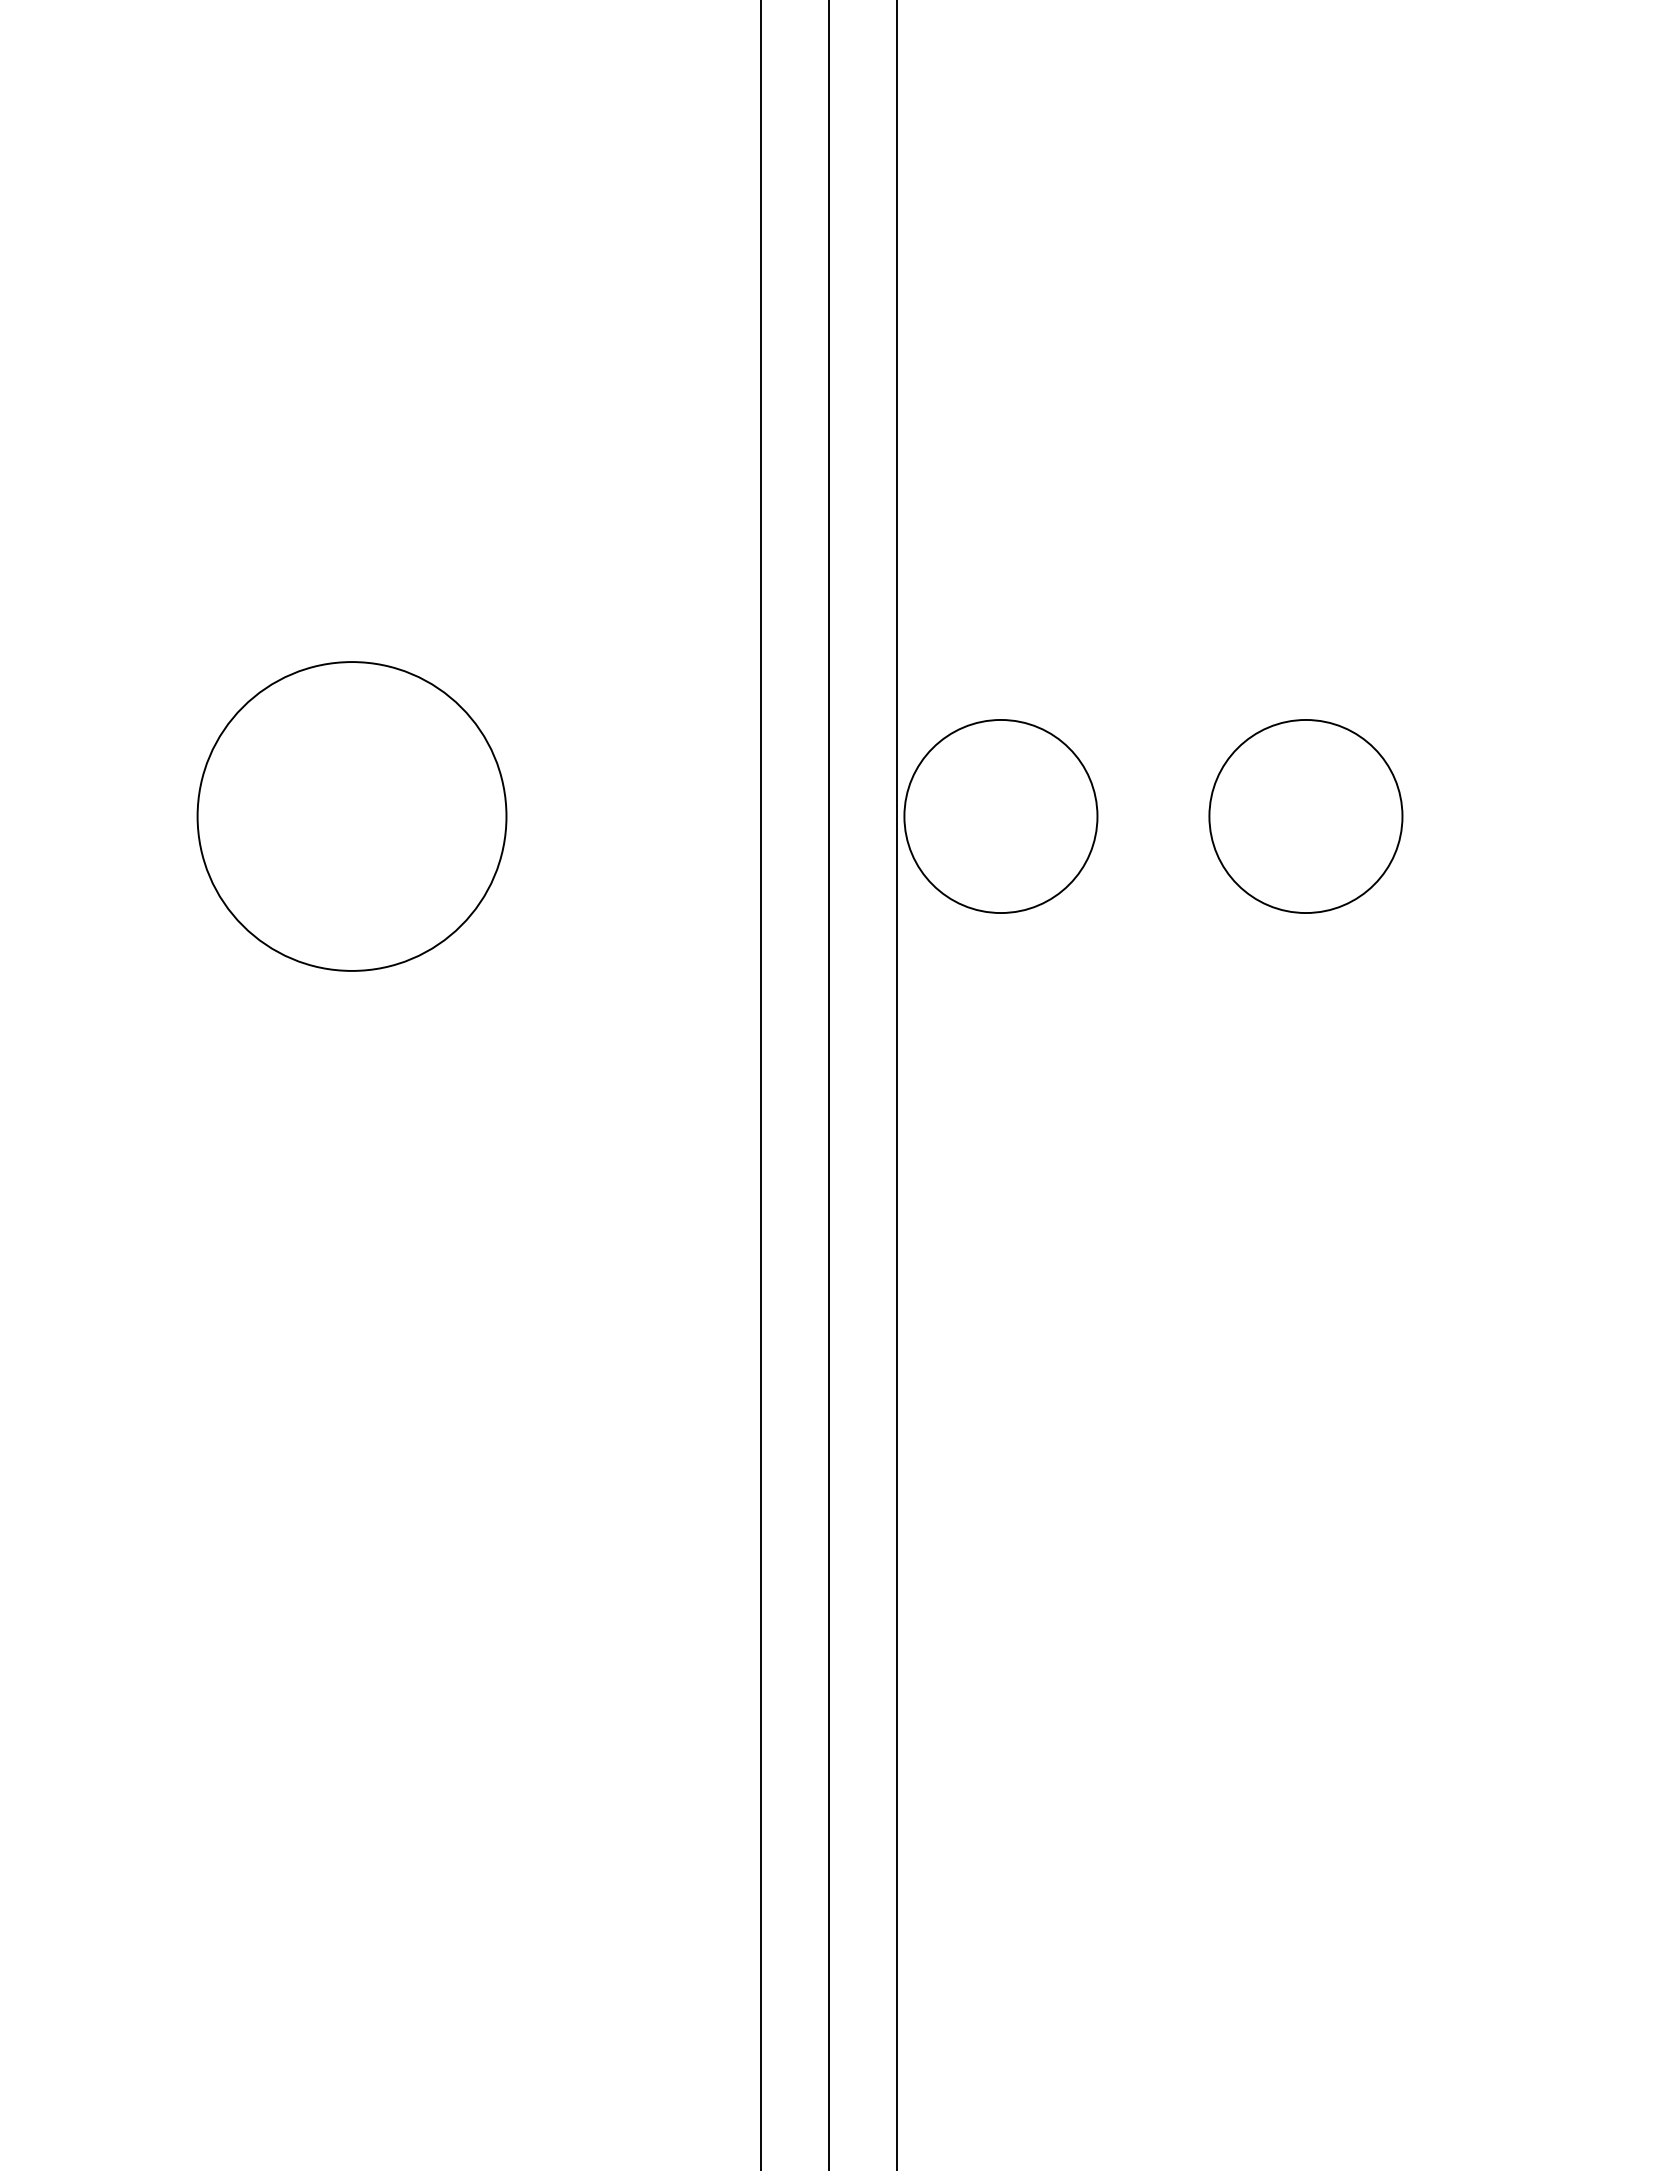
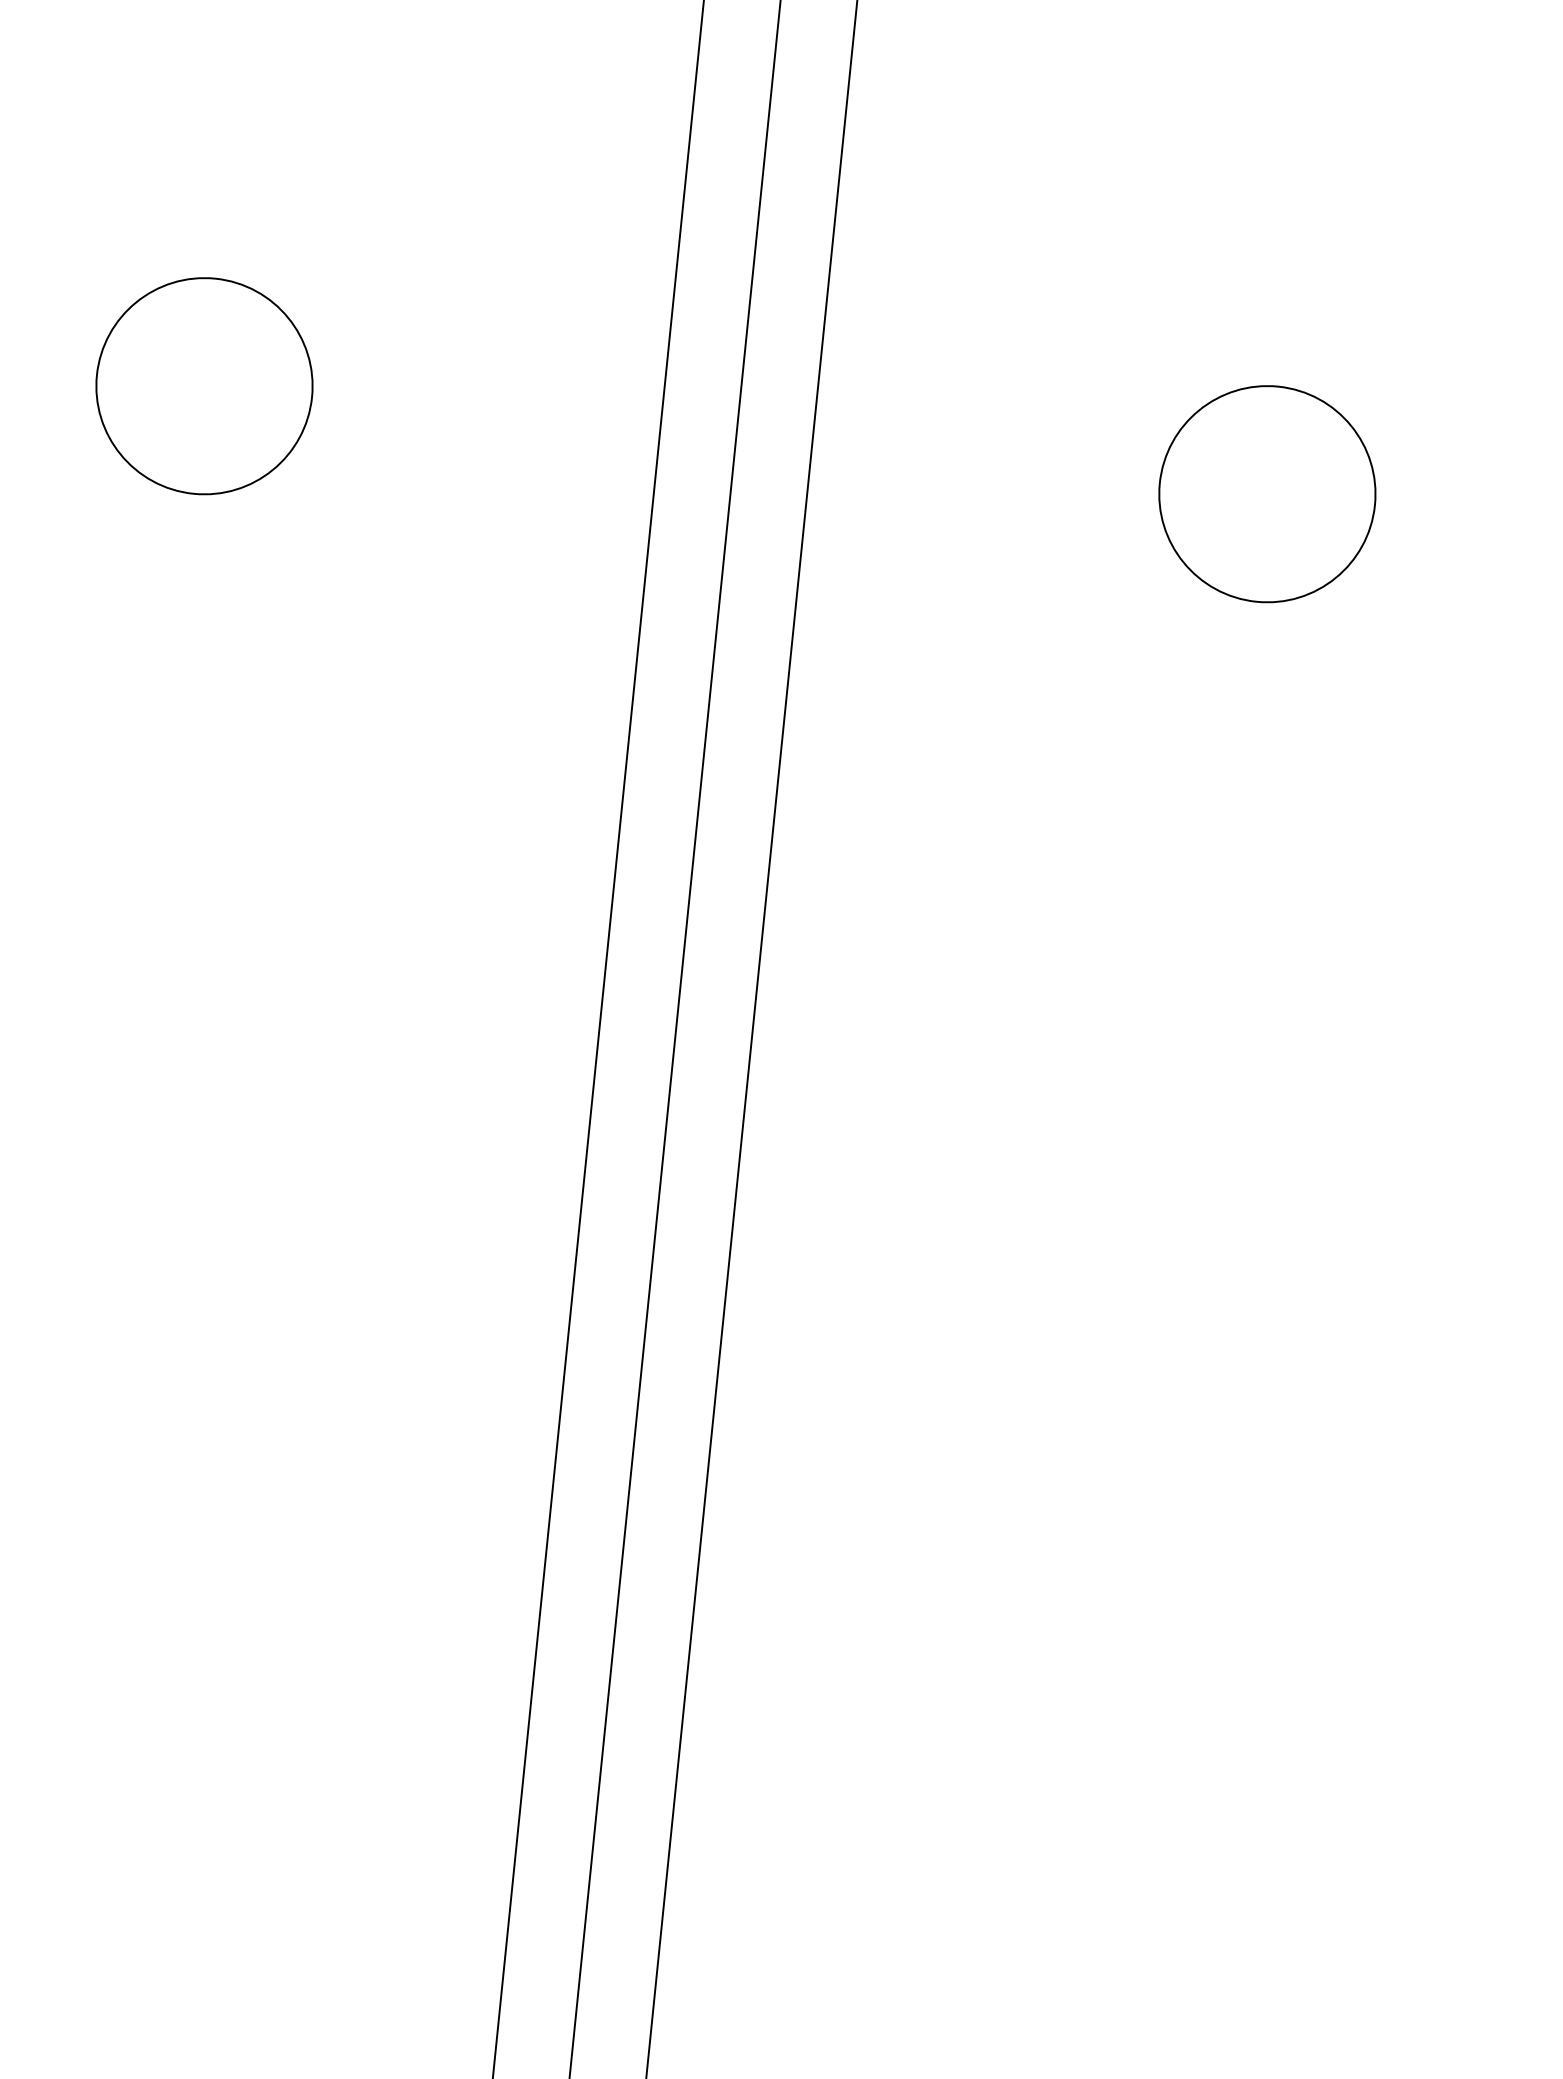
circle: (351, 816) -> (203, 386), size x0.62
circle: (1000, 816) -> (927, 459), removed

